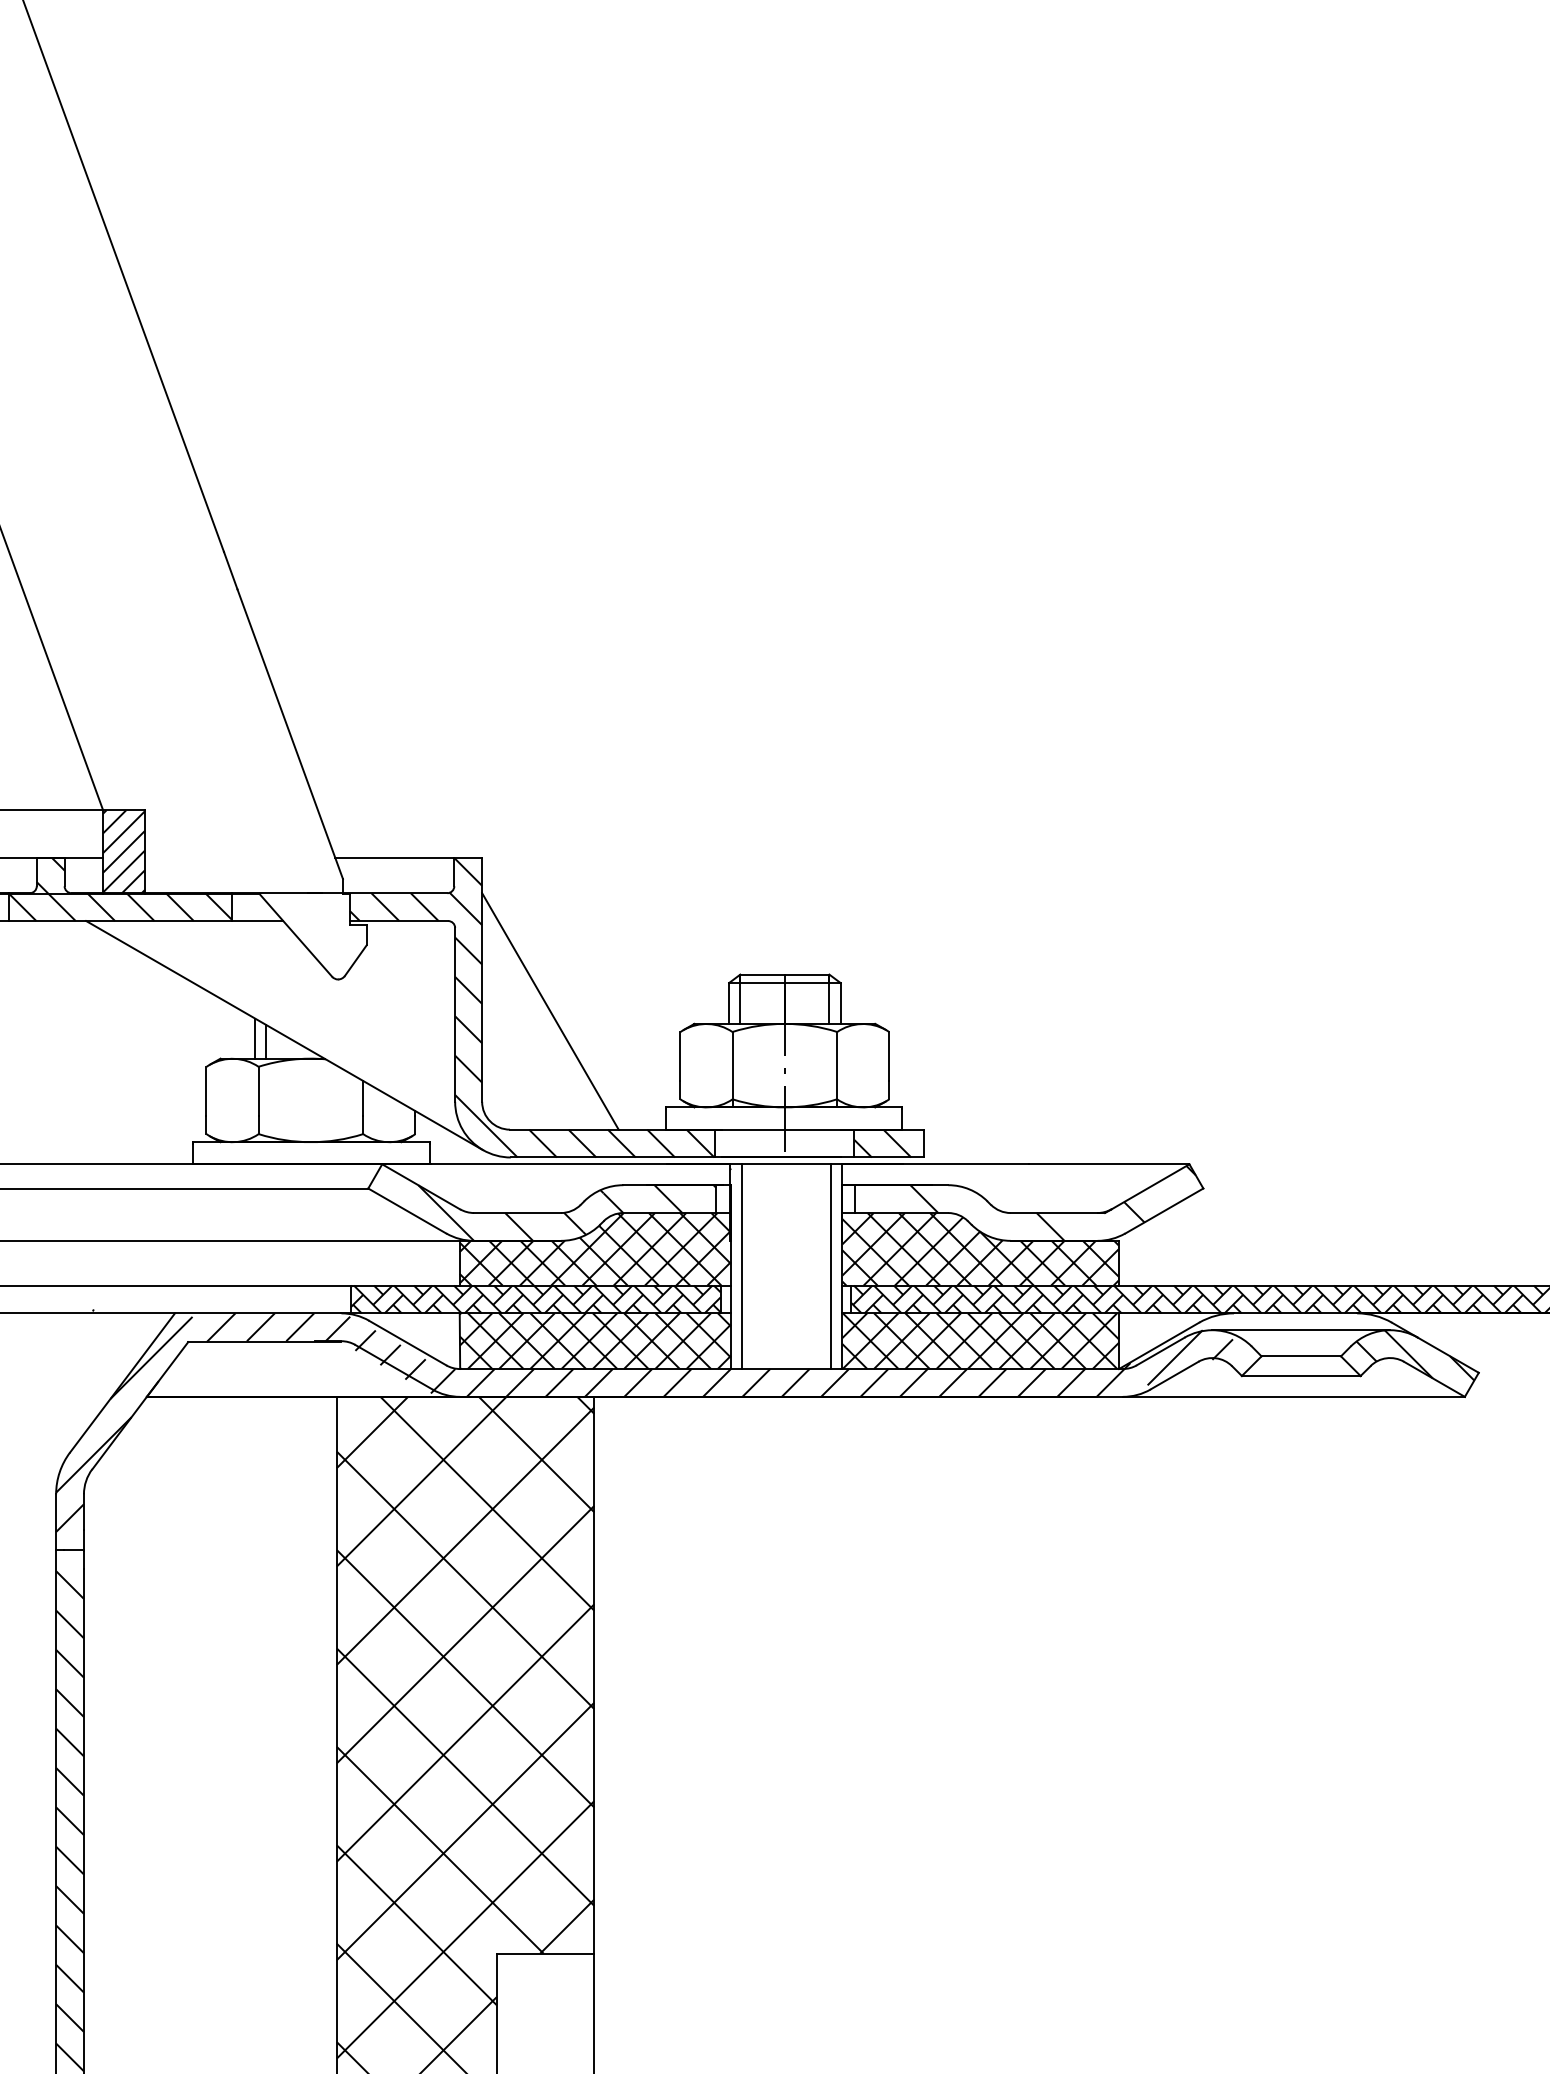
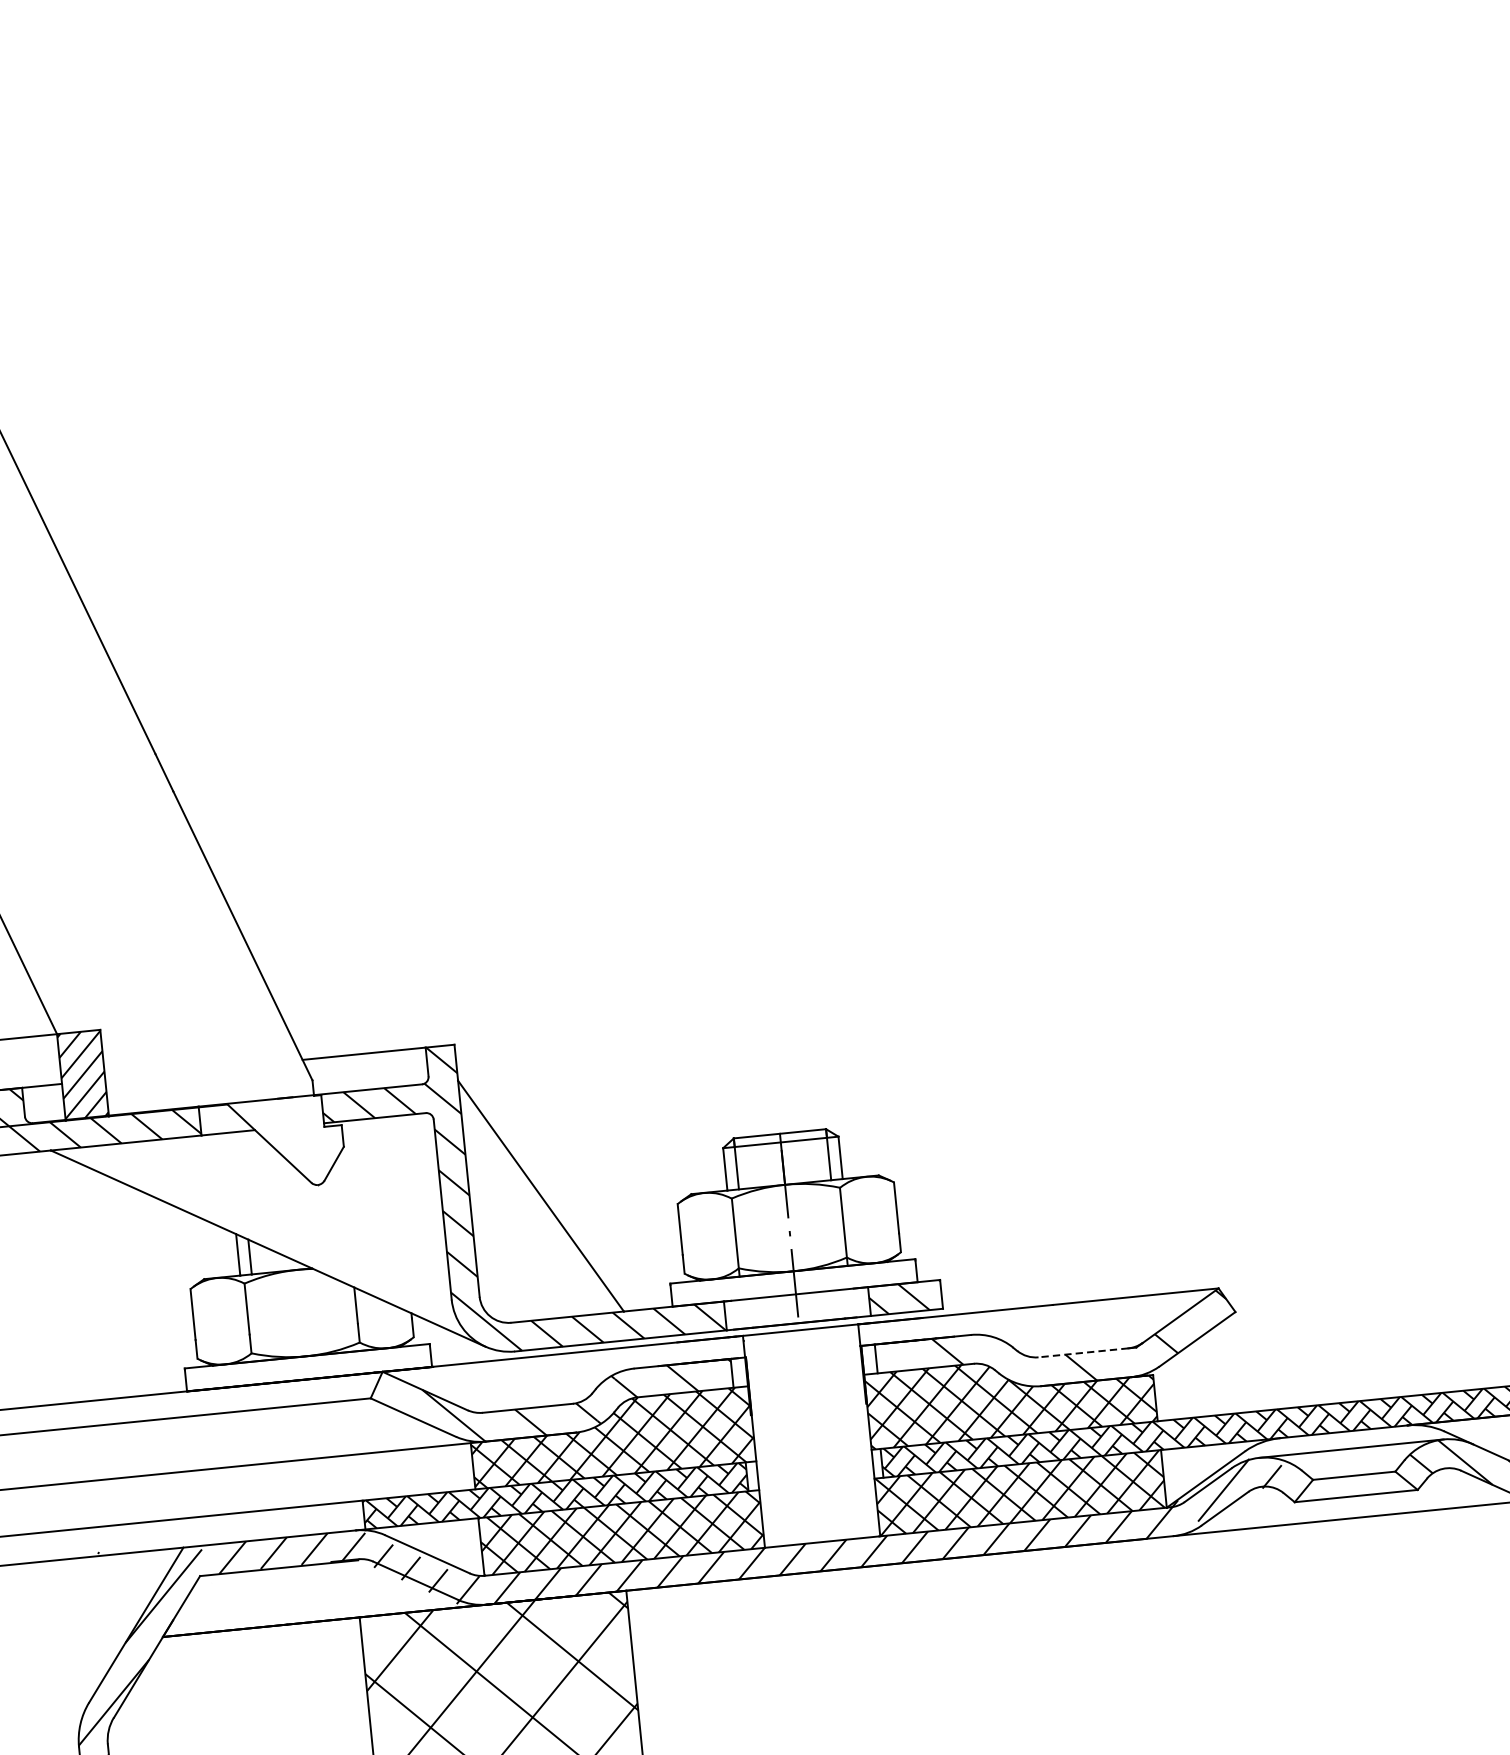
line: (1053, 1213) -> (1082, 1353), solid -> dashed
line: (742, 1266) -> (766, 1440), removed
line: (831, 1266) -> (858, 1431), removed

